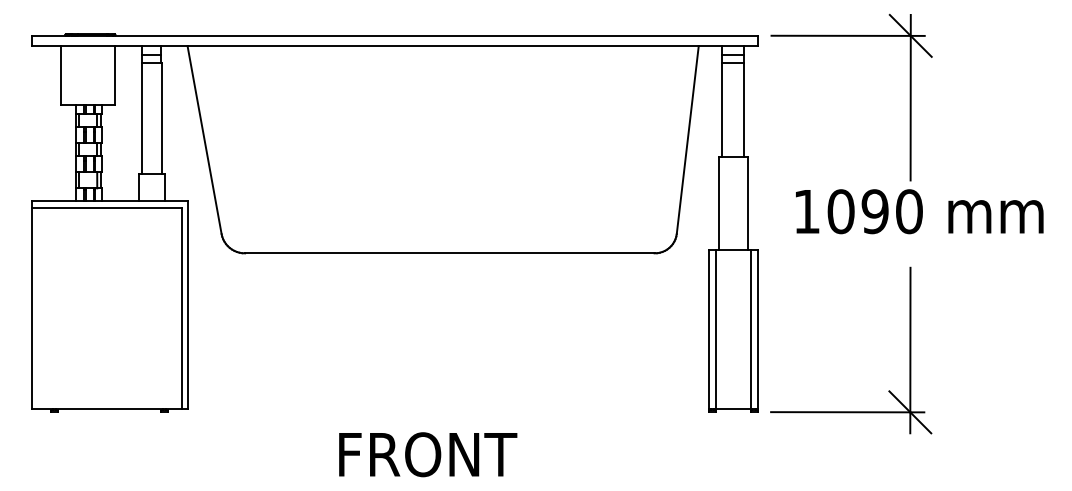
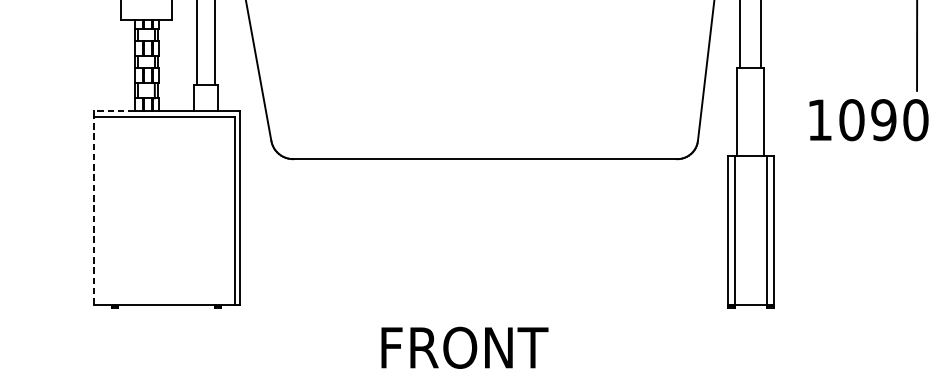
line: (53, 201) -> (113, 110), solid -> dashed
line: (32, 308) -> (94, 210), solid -> dashed
part: (888, 390) -> (896, 287), removed

